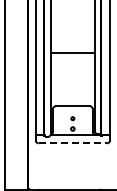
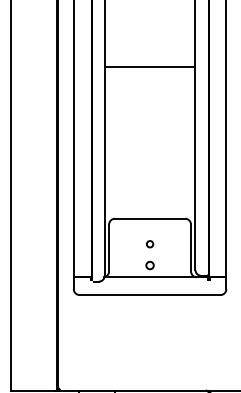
line: (72, 53) -> (149, 66), moved
line: (73, 143) -> (151, 295), dashed -> solid

